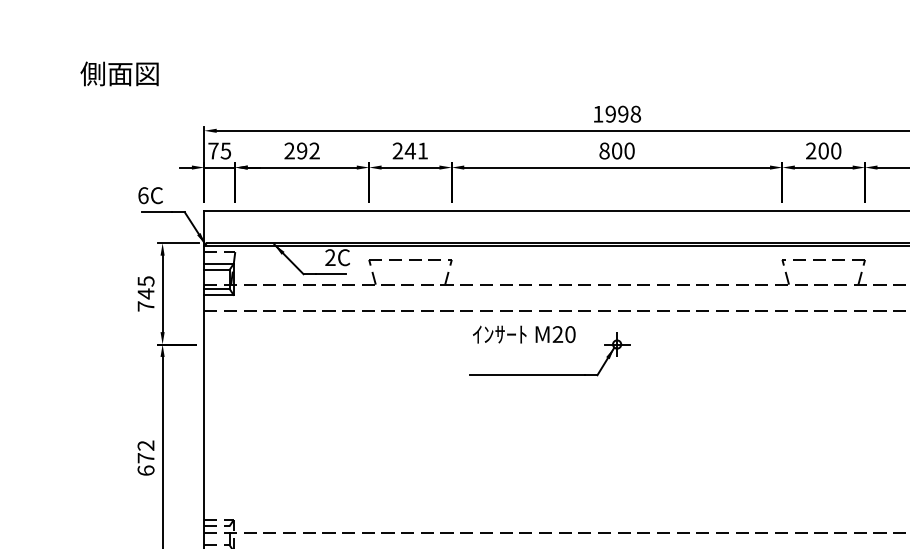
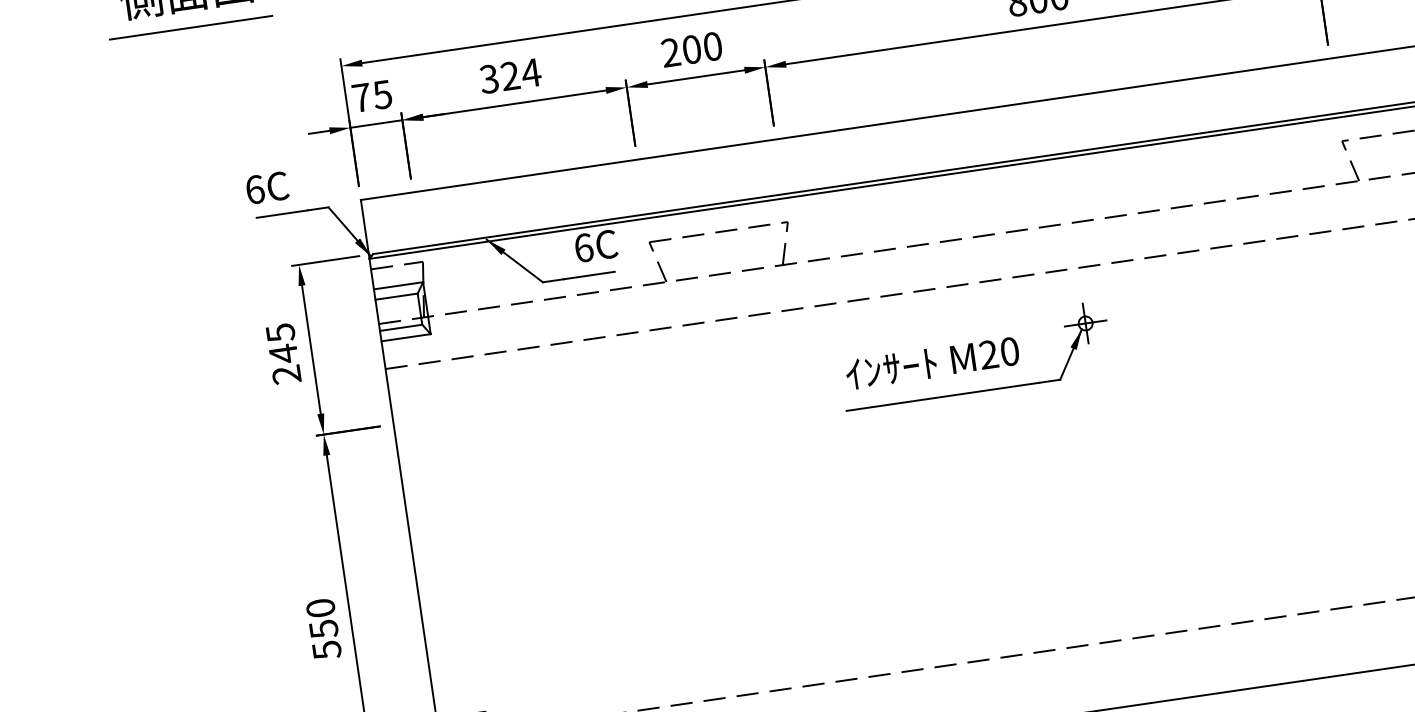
line: (119, 95) -> (190, 27), added
text: (302, 150) -> (510, 75), 292 -> 324
text: (416, 150) -> (701, 47), 241 -> 200
text: (330, 257) -> (583, 247), 2C -> 6C
text: (145, 306) -> (285, 375), 745 -> 245
text: (524, 334) -> (932, 362), moved
text: (145, 458) -> (322, 629), 672 -> 550

